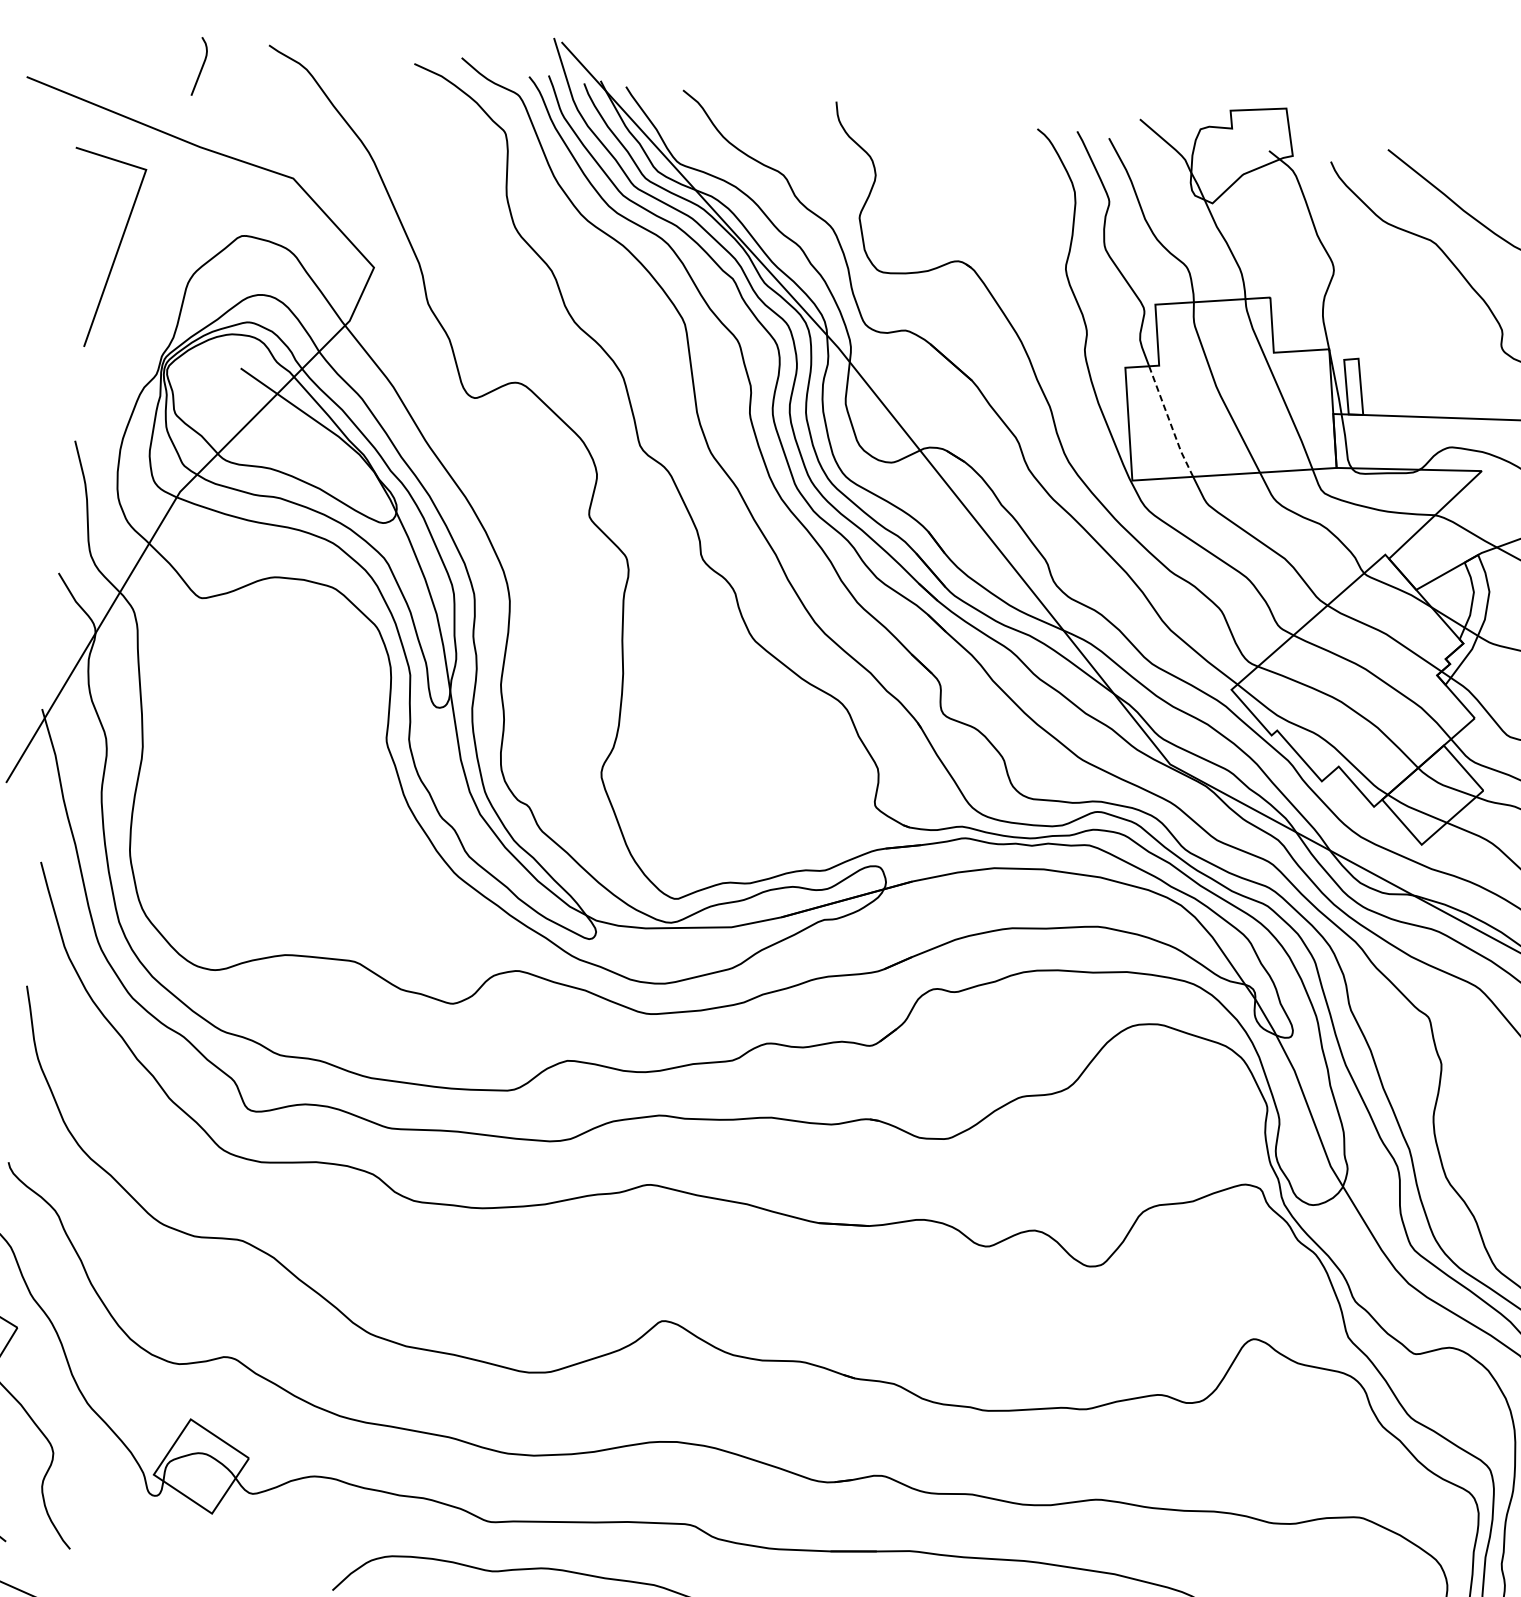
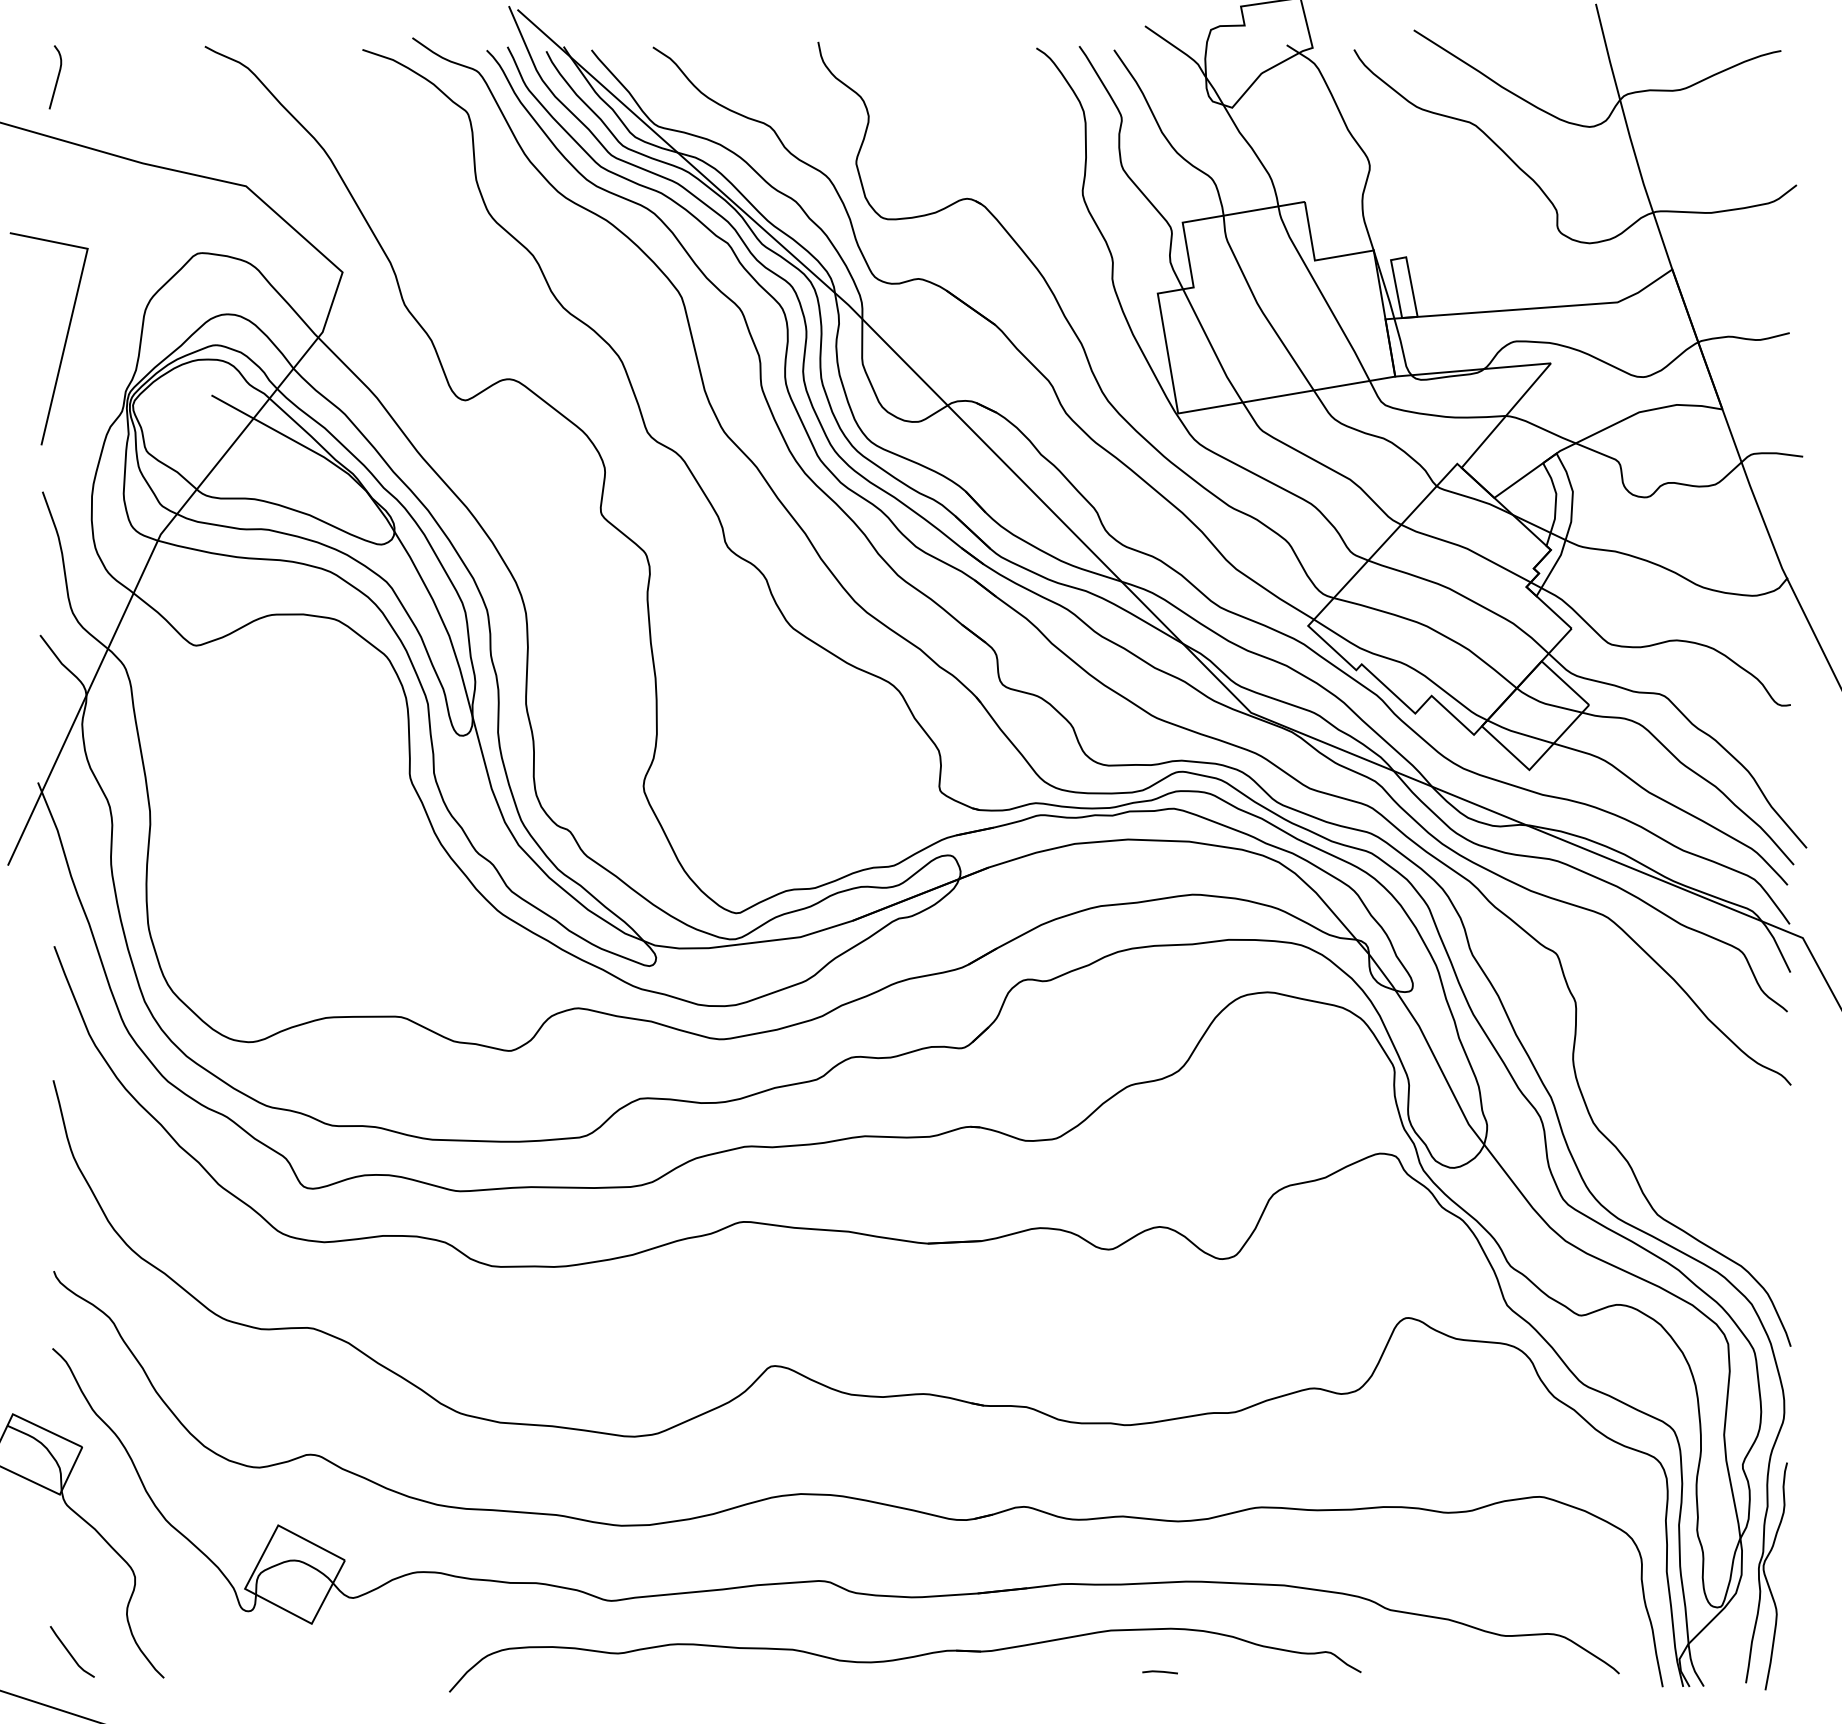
curve: (200, 67) -> (56, 78), moved
line: (115, 254) -> (64, 342), moved
line: (1169, 421) -> (1211, 346), dashed -> solid

